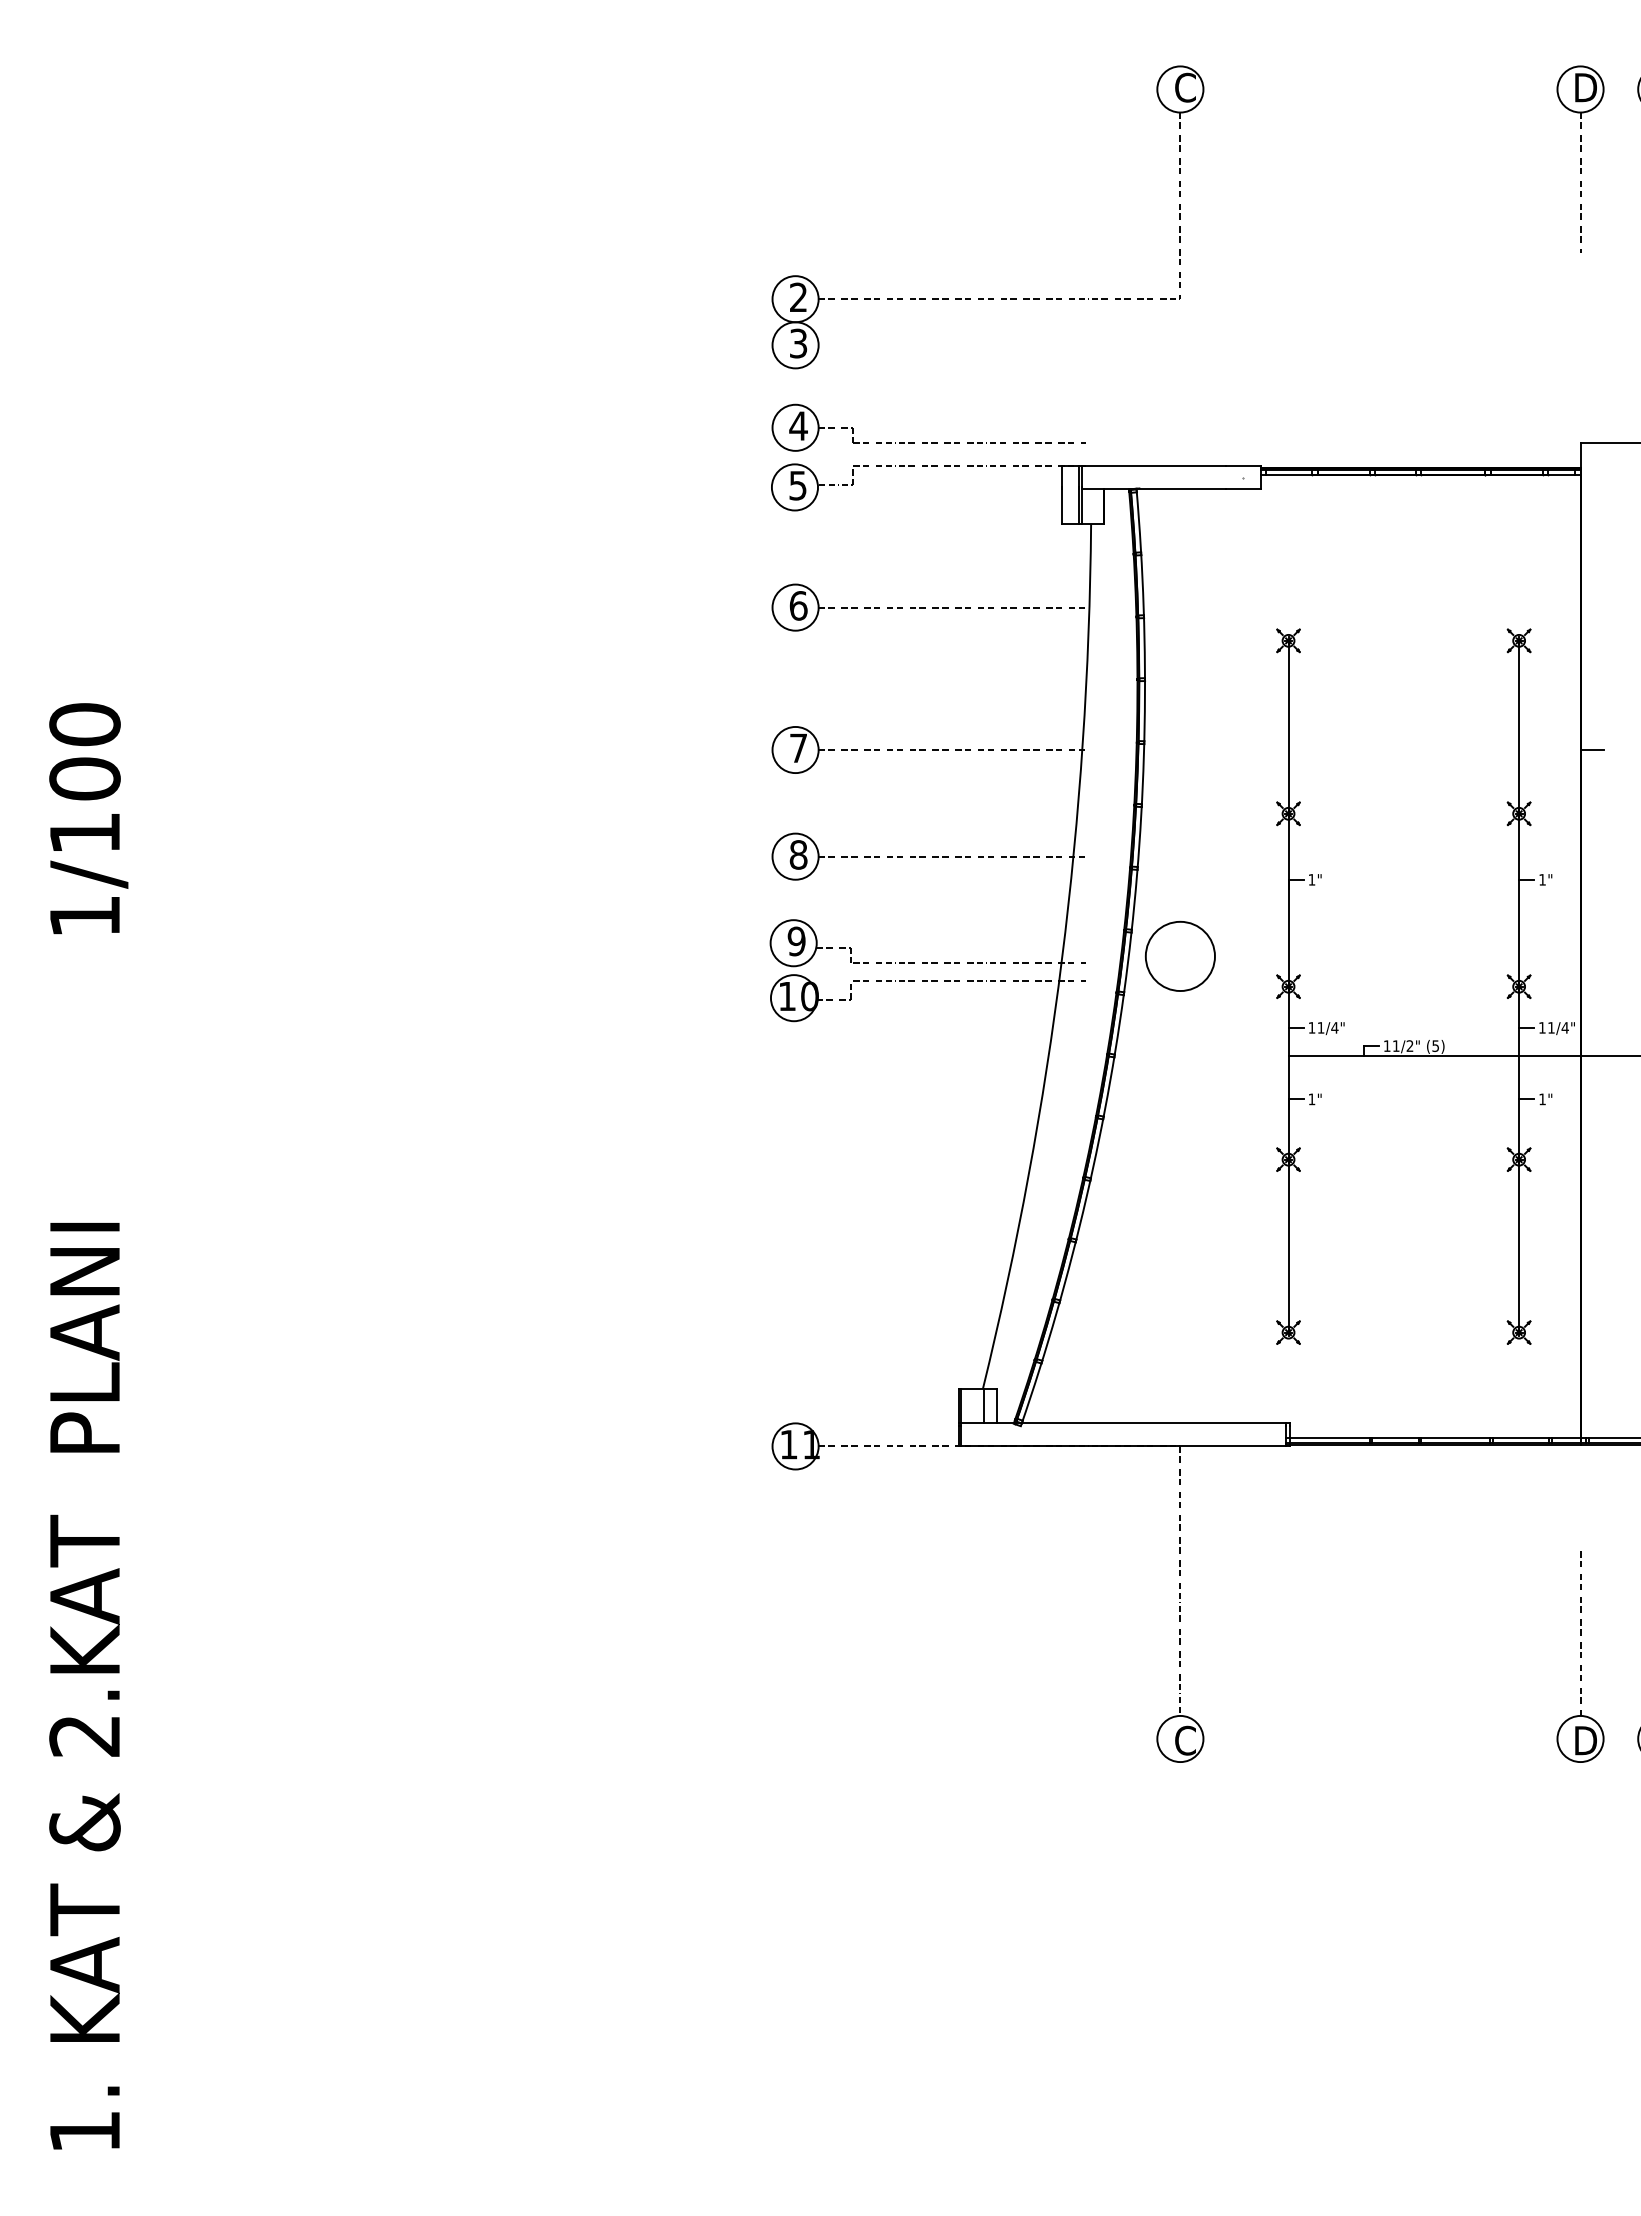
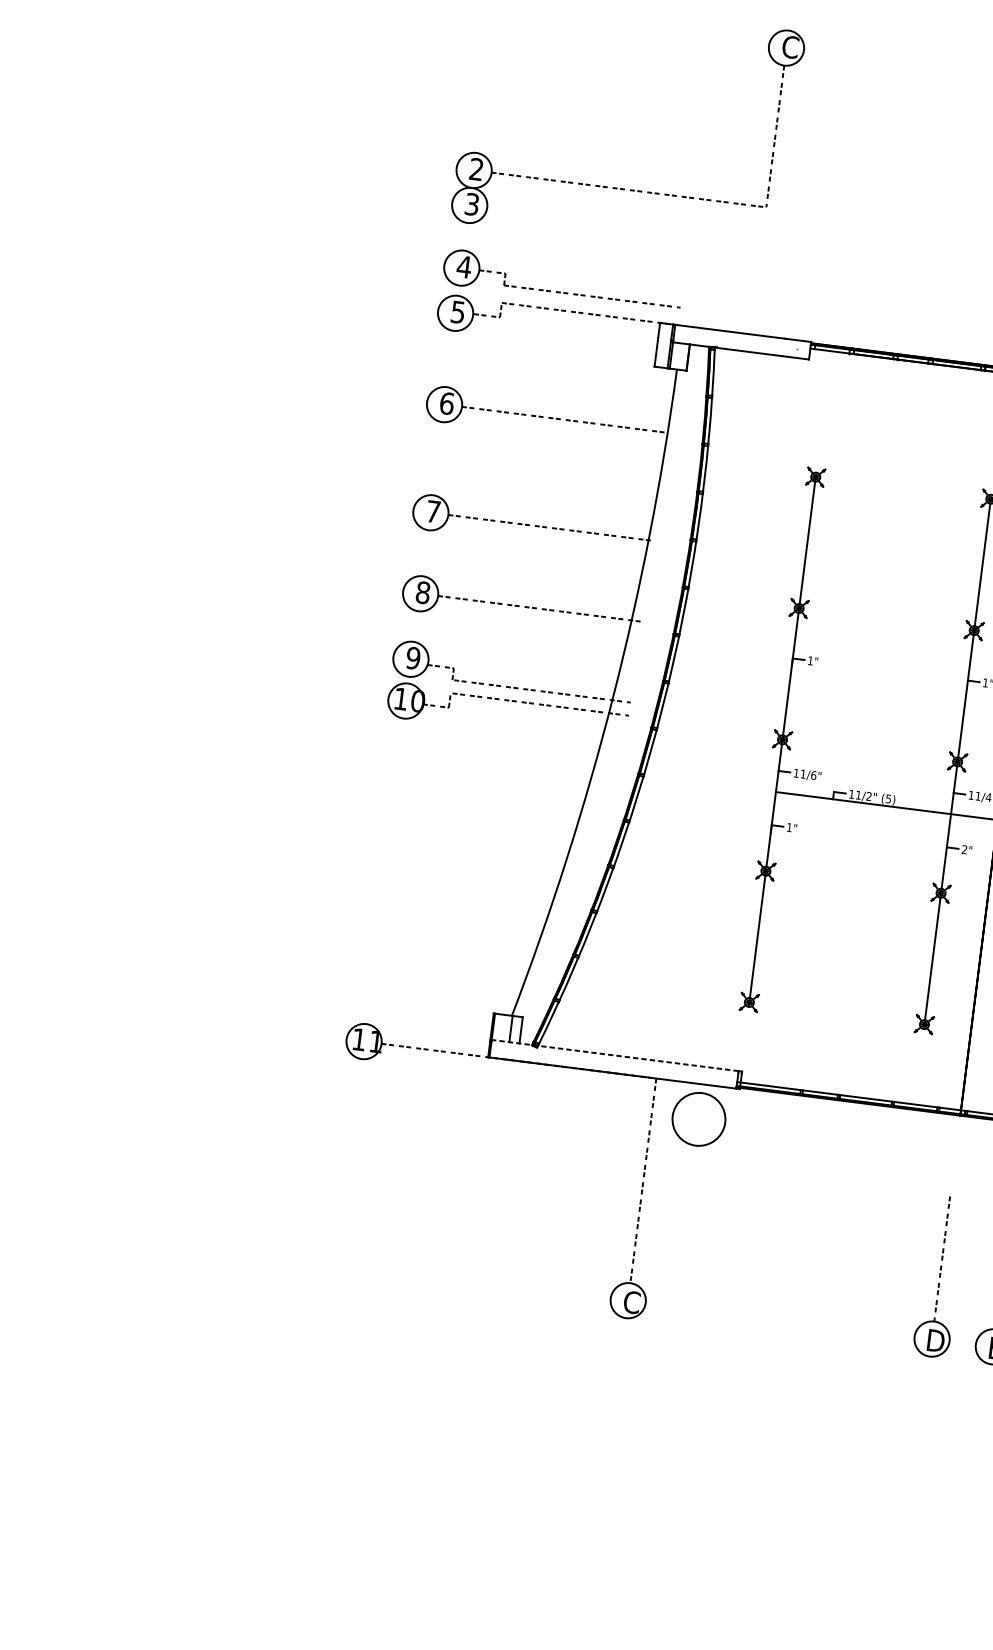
circle: (1179, 956) -> (698, 1119), moved
text: (1334, 1027) -> (813, 775), 11/4" -> 11/6"
text: (1542, 1099) -> (964, 849), 1" -> 2"
line: (1123, 1423) -> (615, 1055), solid -> dashed

